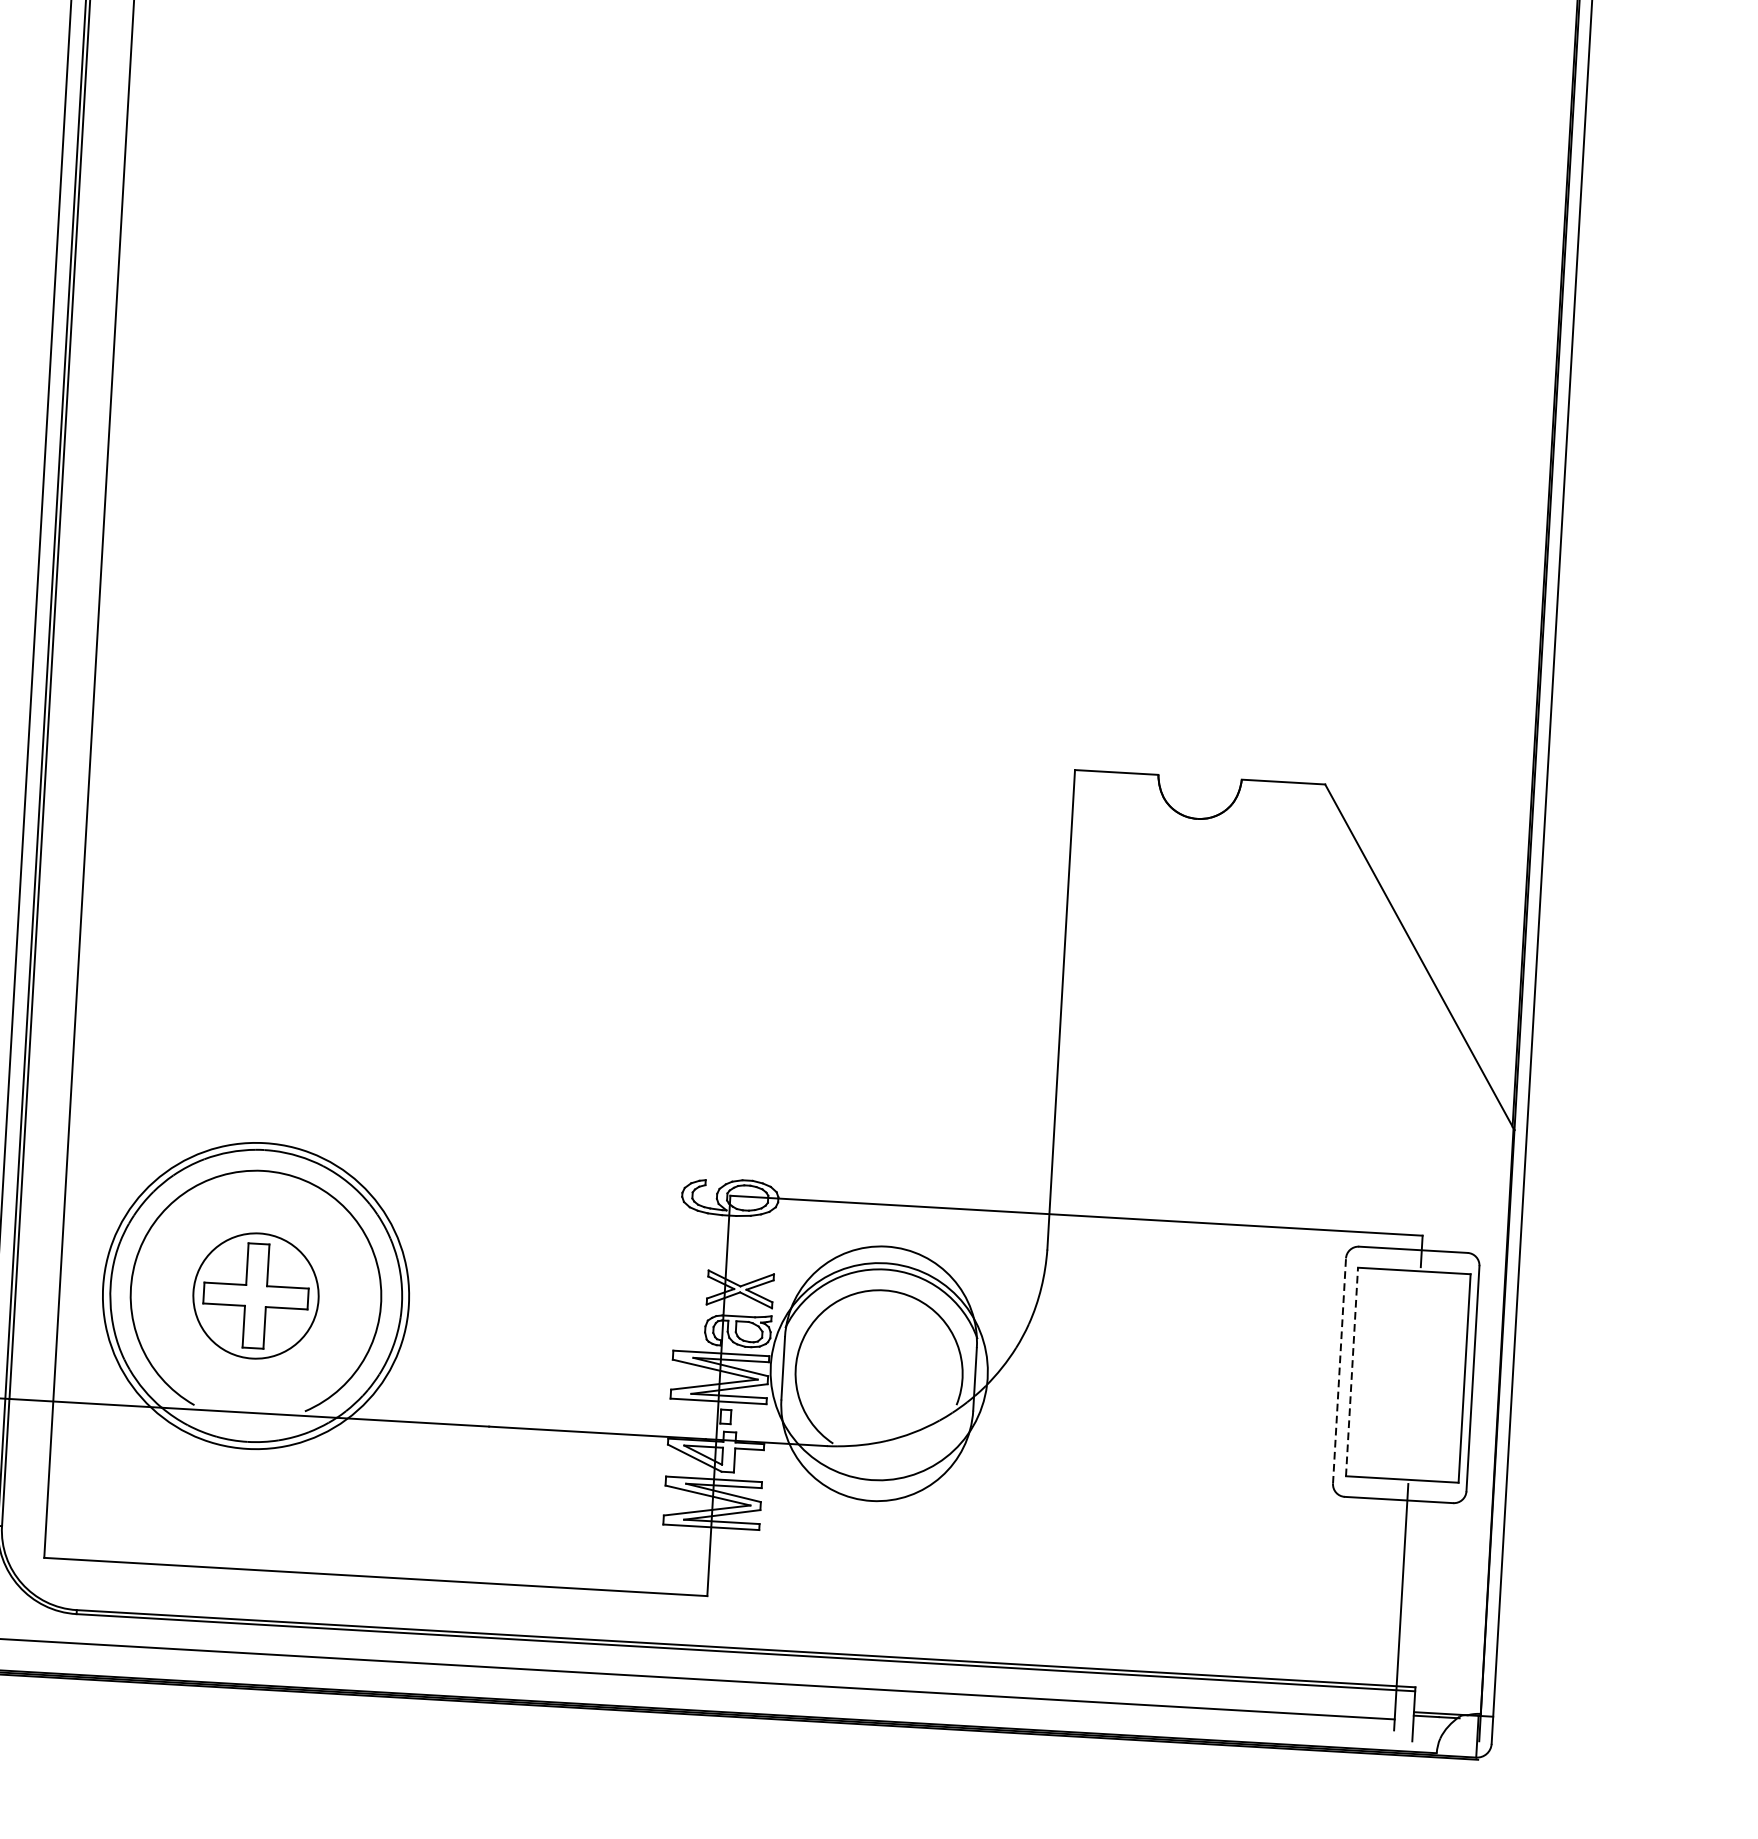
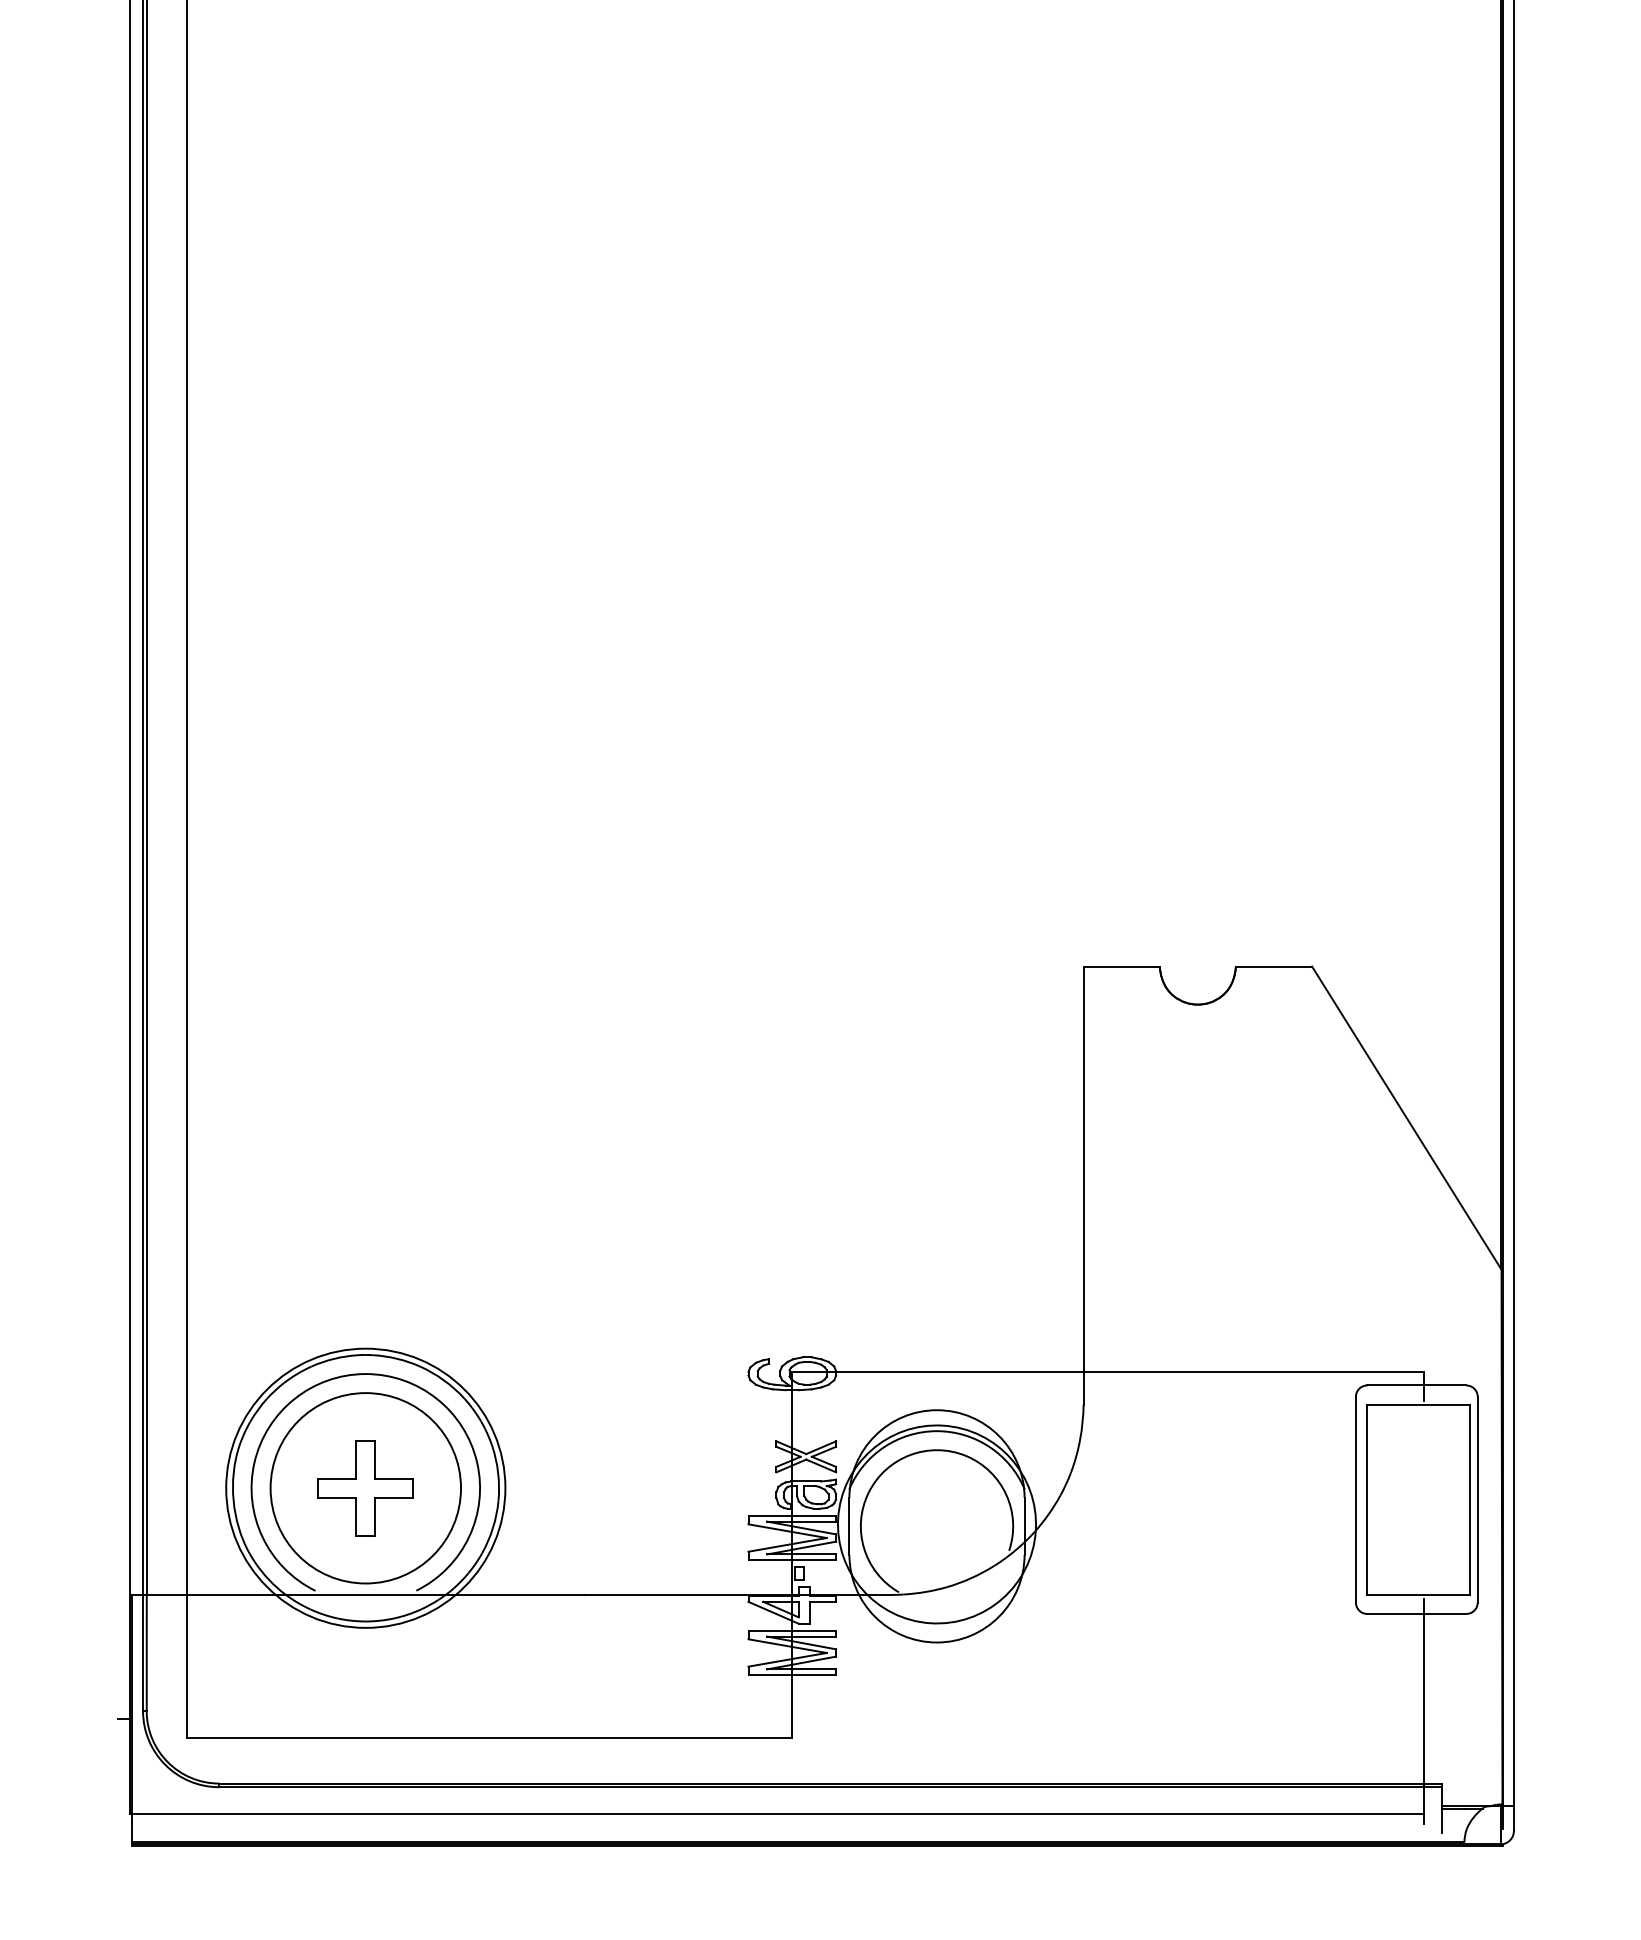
circle: (255, 1296) -> (365, 1488), size x1.67
line: (1339, 1370) -> (1355, 1499), dashed -> solid
line: (1352, 1371) -> (1367, 1499), dashed -> solid

